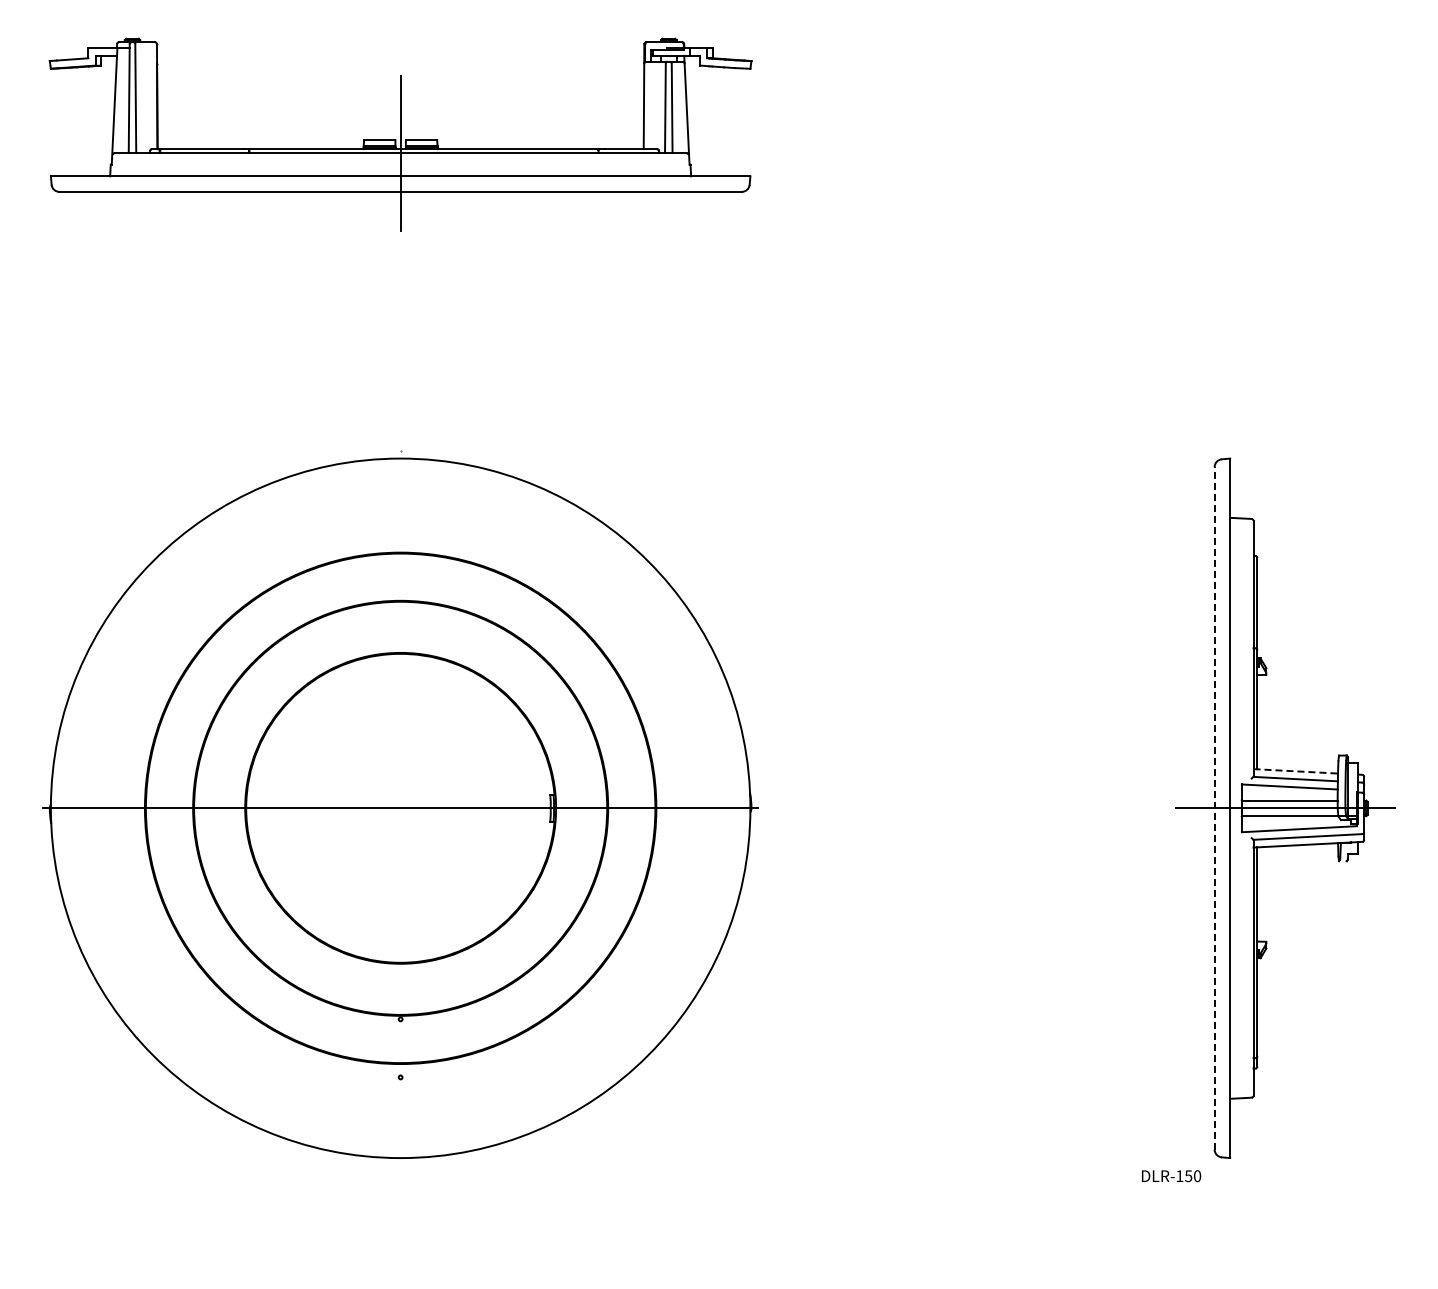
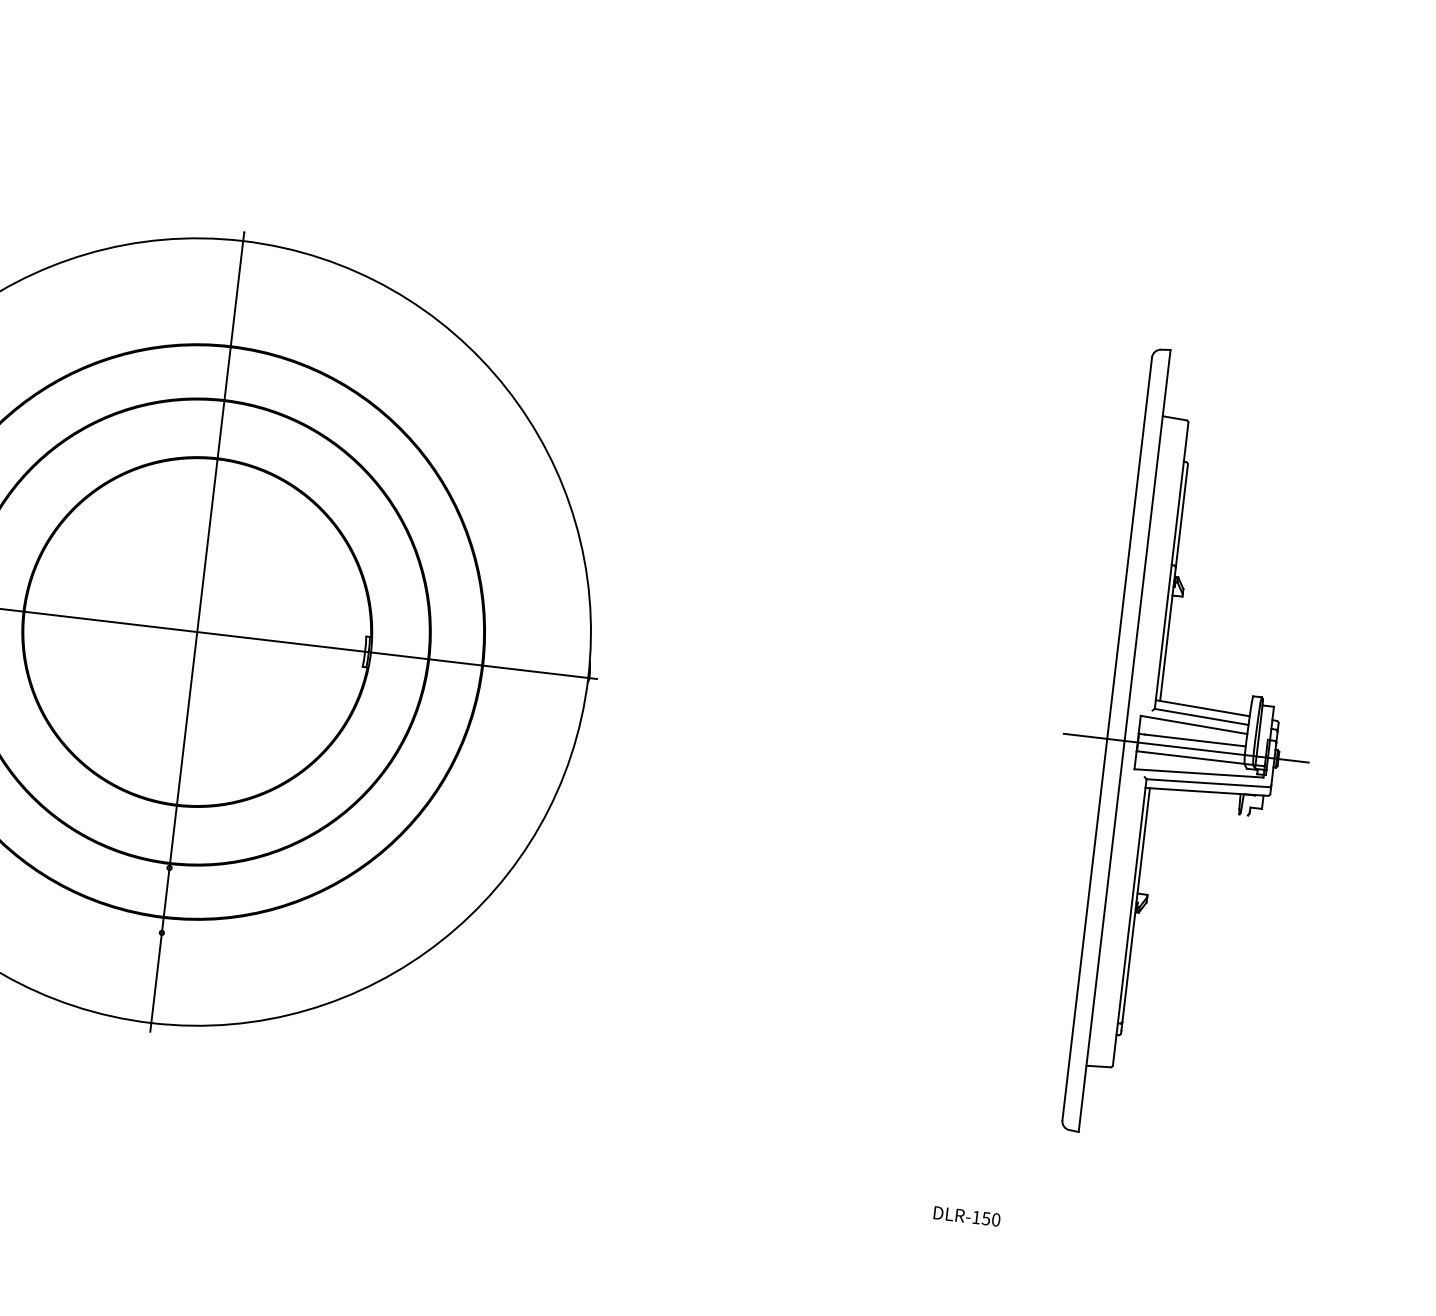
line: (1296, 771) -> (1203, 708), dashed -> solid
line: (400, 807) -> (197, 631), added
line: (1214, 807) -> (1107, 738), dashed -> solid
text: (1171, 1176) -> (967, 1216), moved

